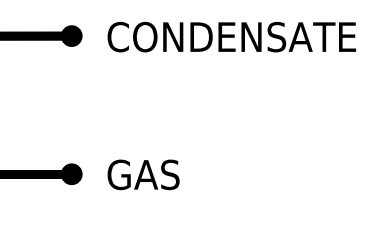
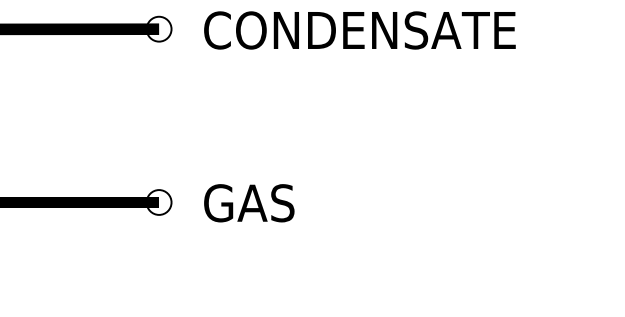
fill: (71, 35) -> (158, 28), removed
fill: (71, 174) -> (158, 202), removed

